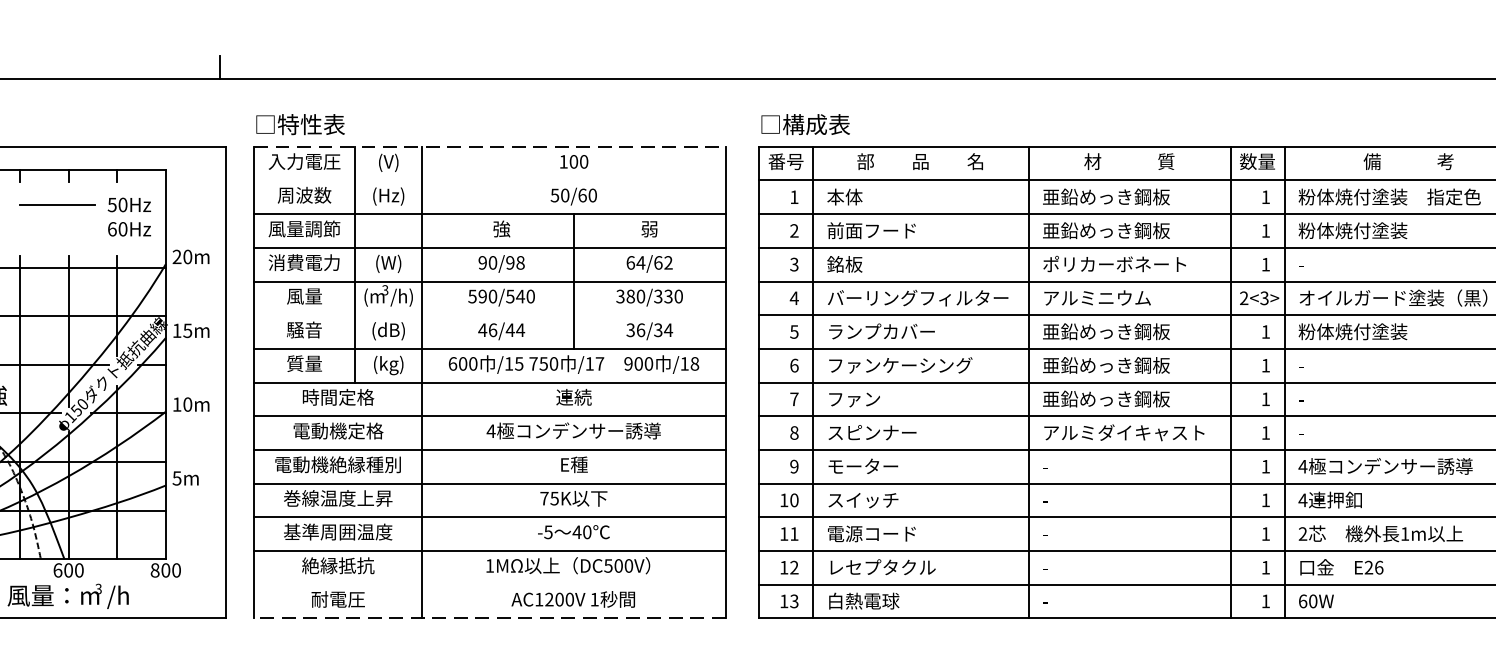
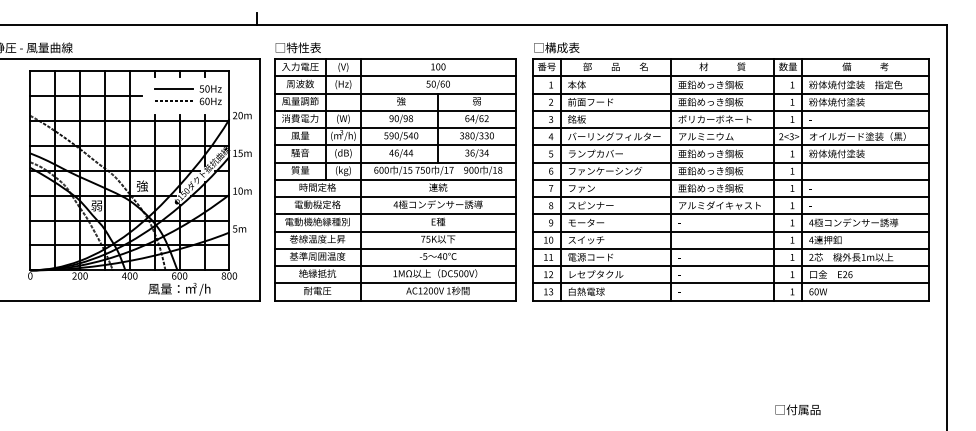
line: (490, 147) -> (395, 59), dashed -> solid
line: (488, 180) -> (394, 76), added
line: (56, 229) -> (173, 101), added
line: (488, 315) -> (394, 145), added
line: (488, 585) -> (394, 283), added
line: (490, 618) -> (395, 300), dashed -> solid

